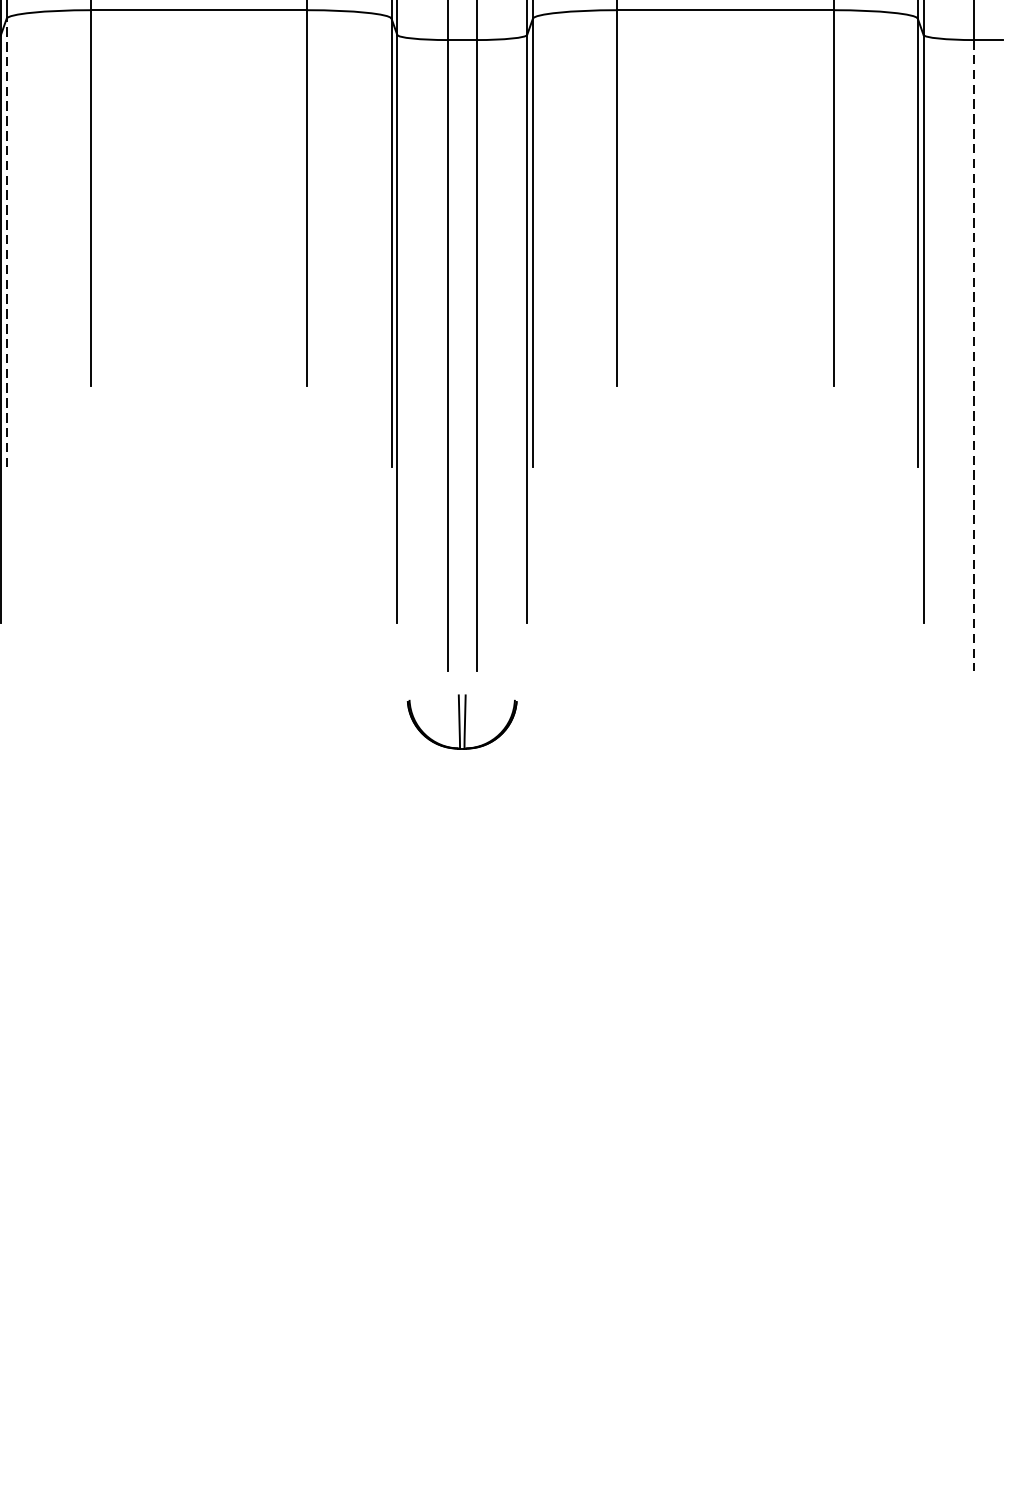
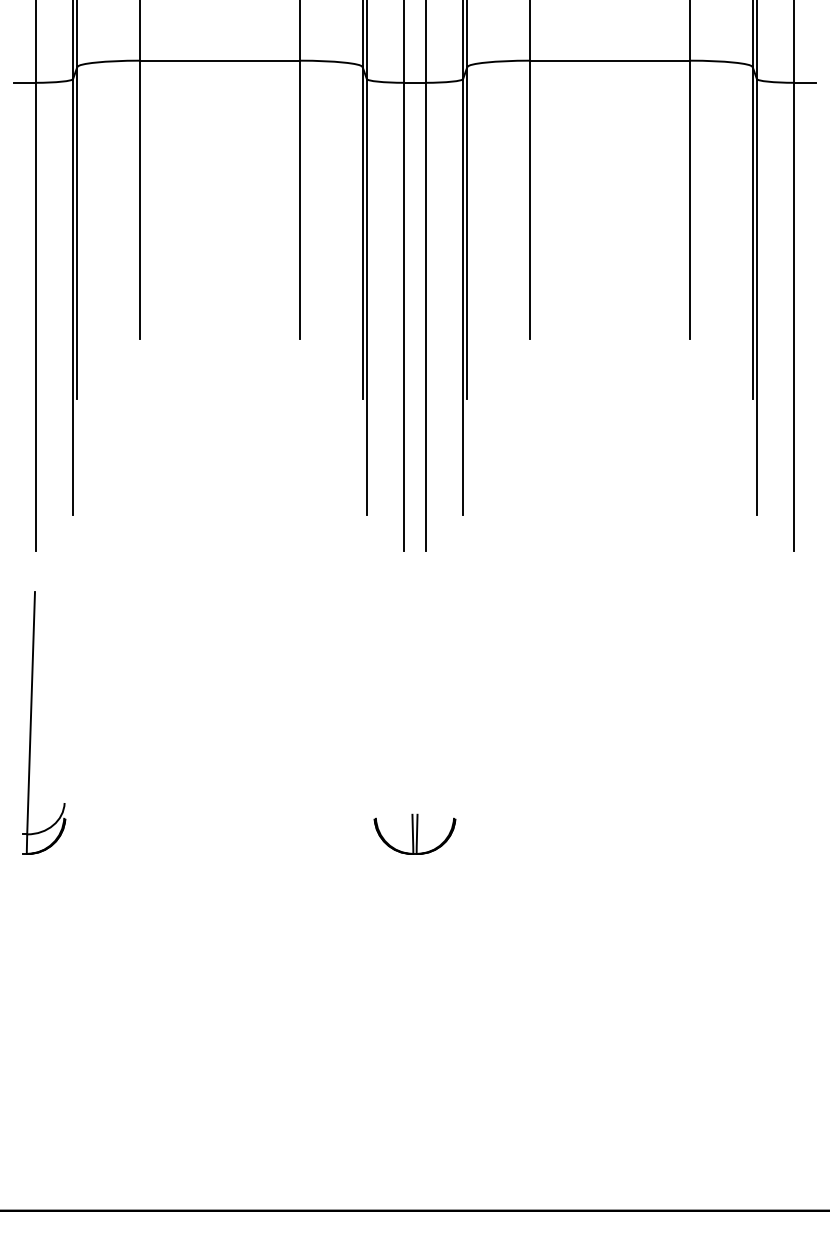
line: (6, 242) -> (77, 232), dashed -> solid
line: (974, 355) -> (794, 316), dashed -> solid
part: (461, 720) -> (414, 833), moved

